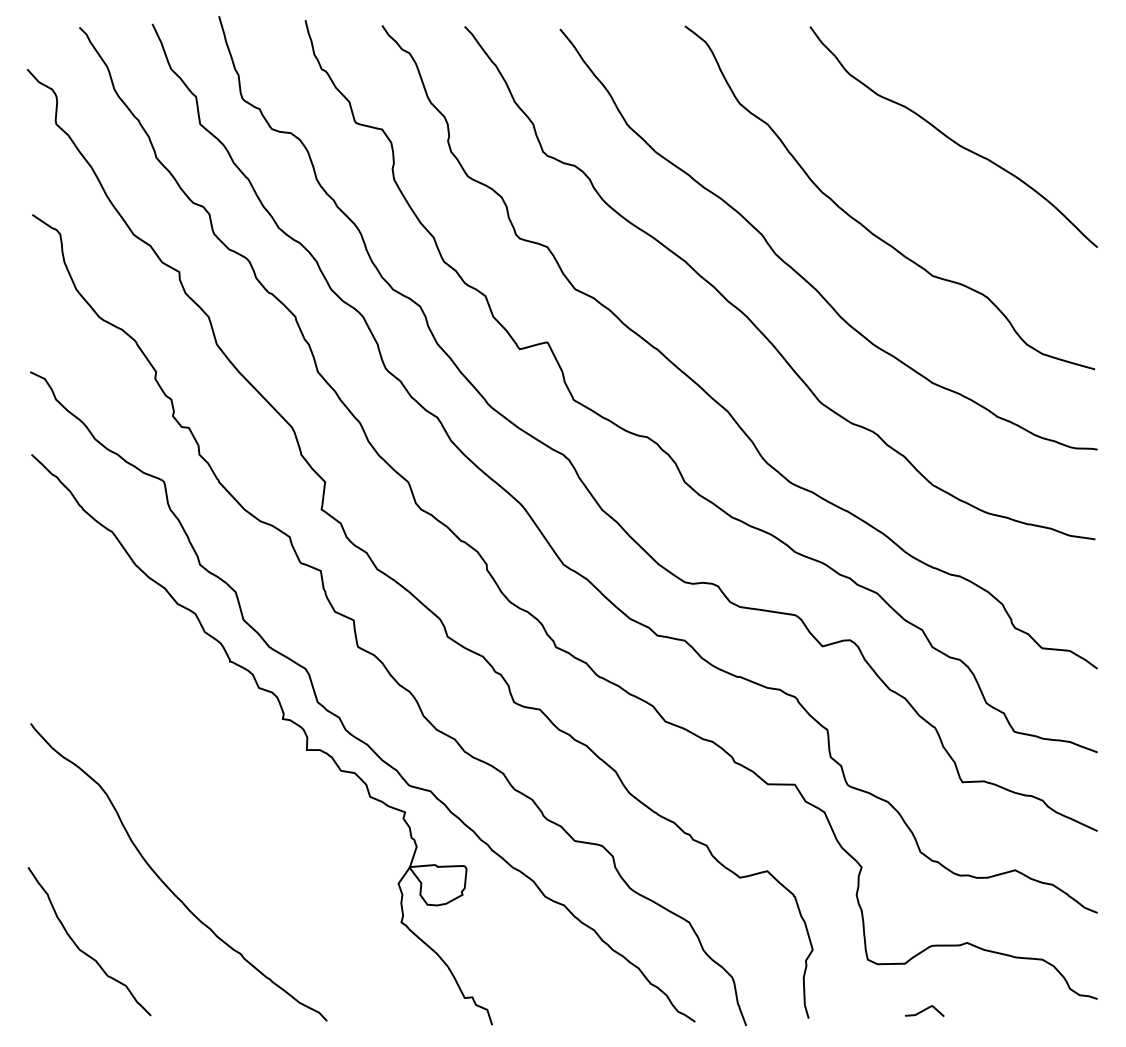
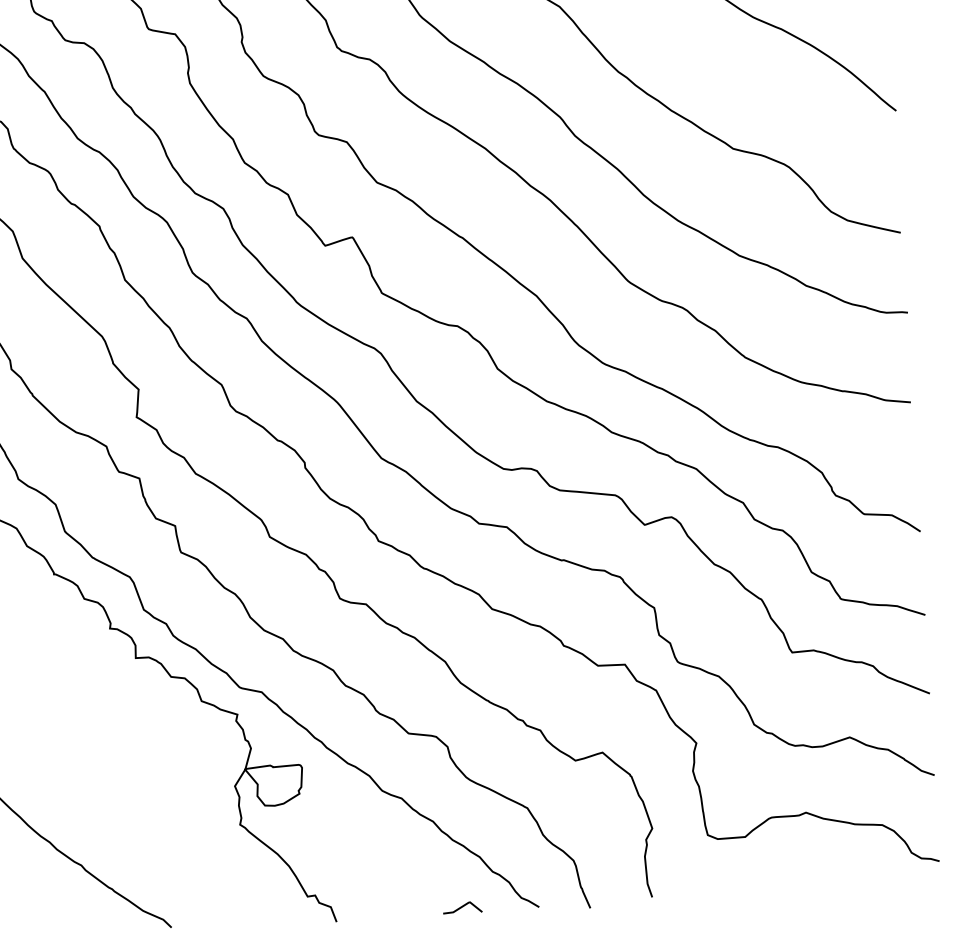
line: (924, 1011) -> (462, 908), moved

